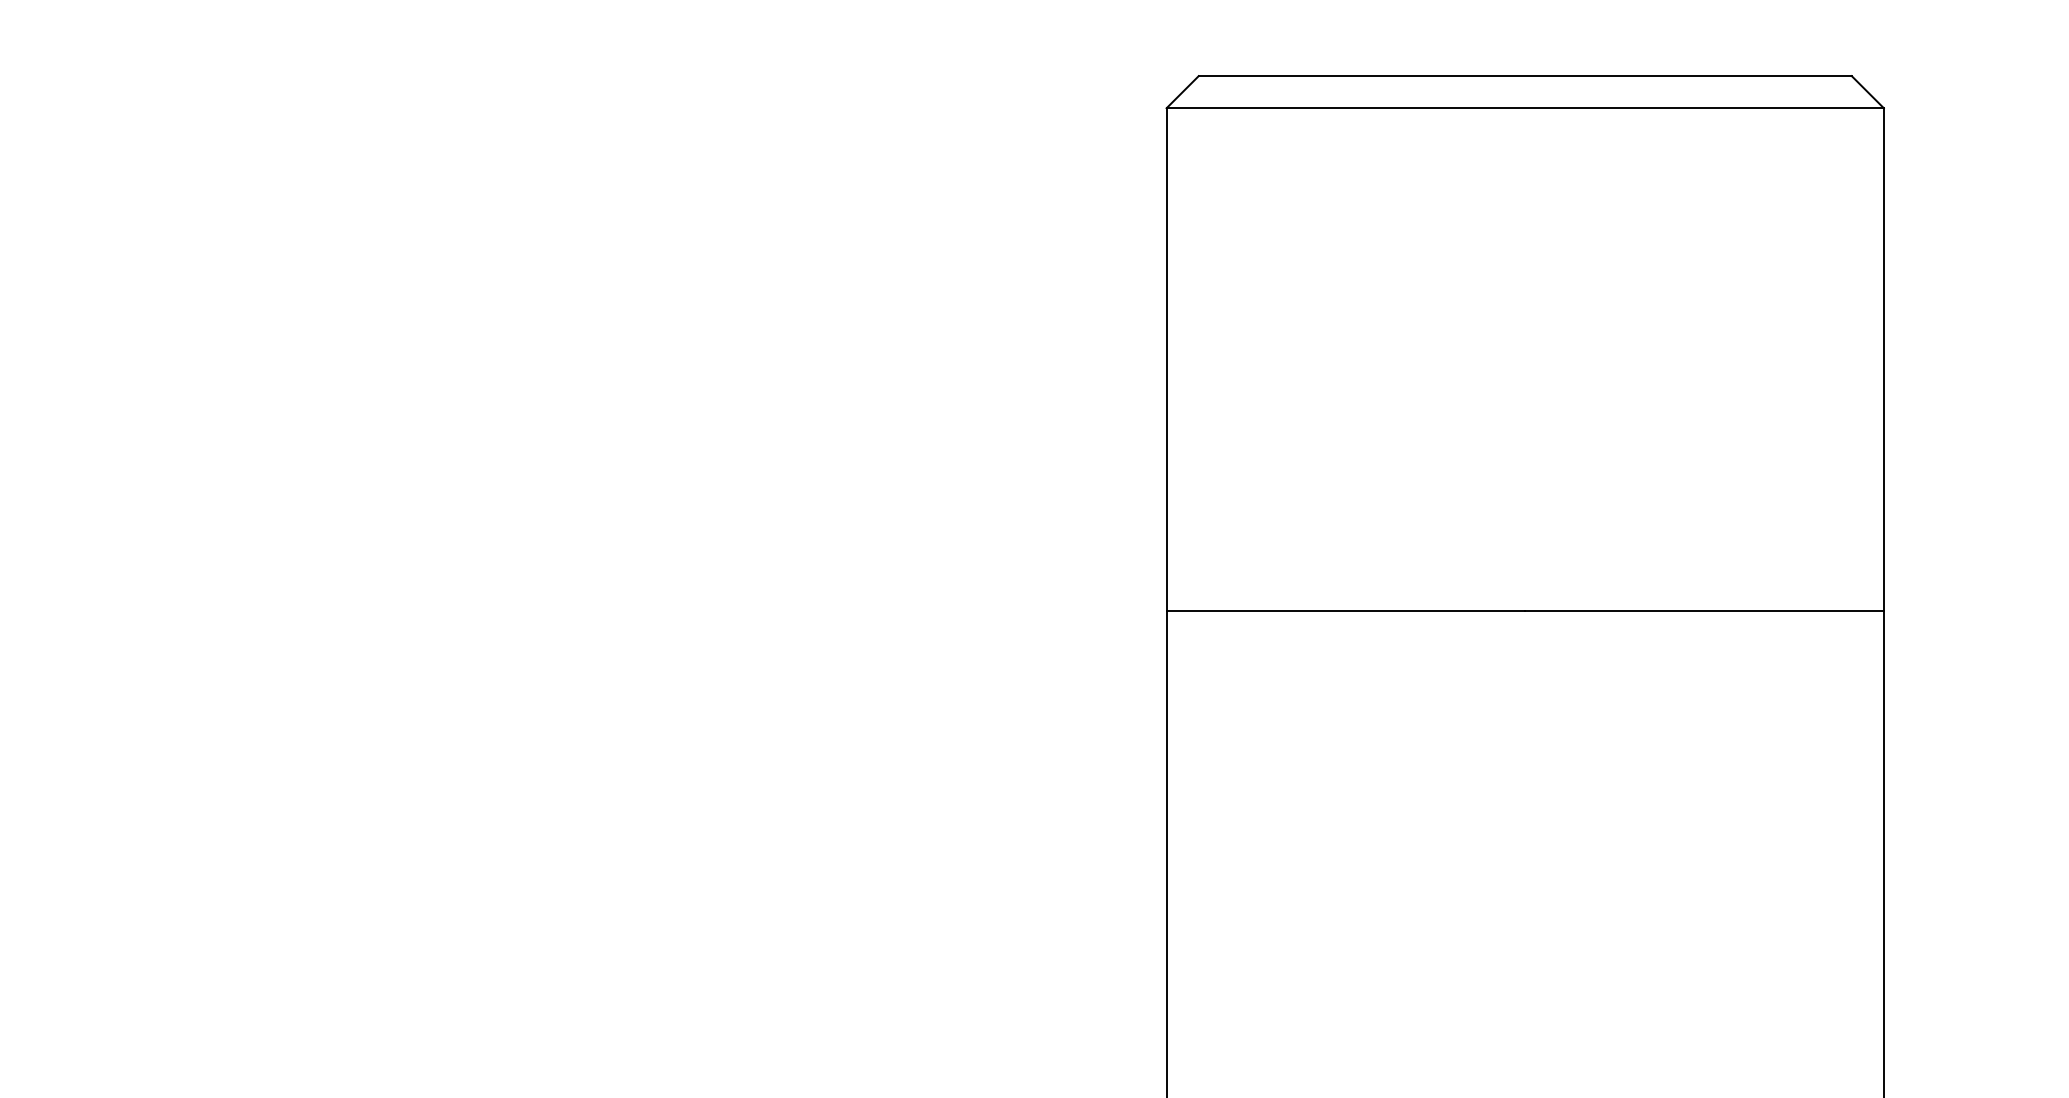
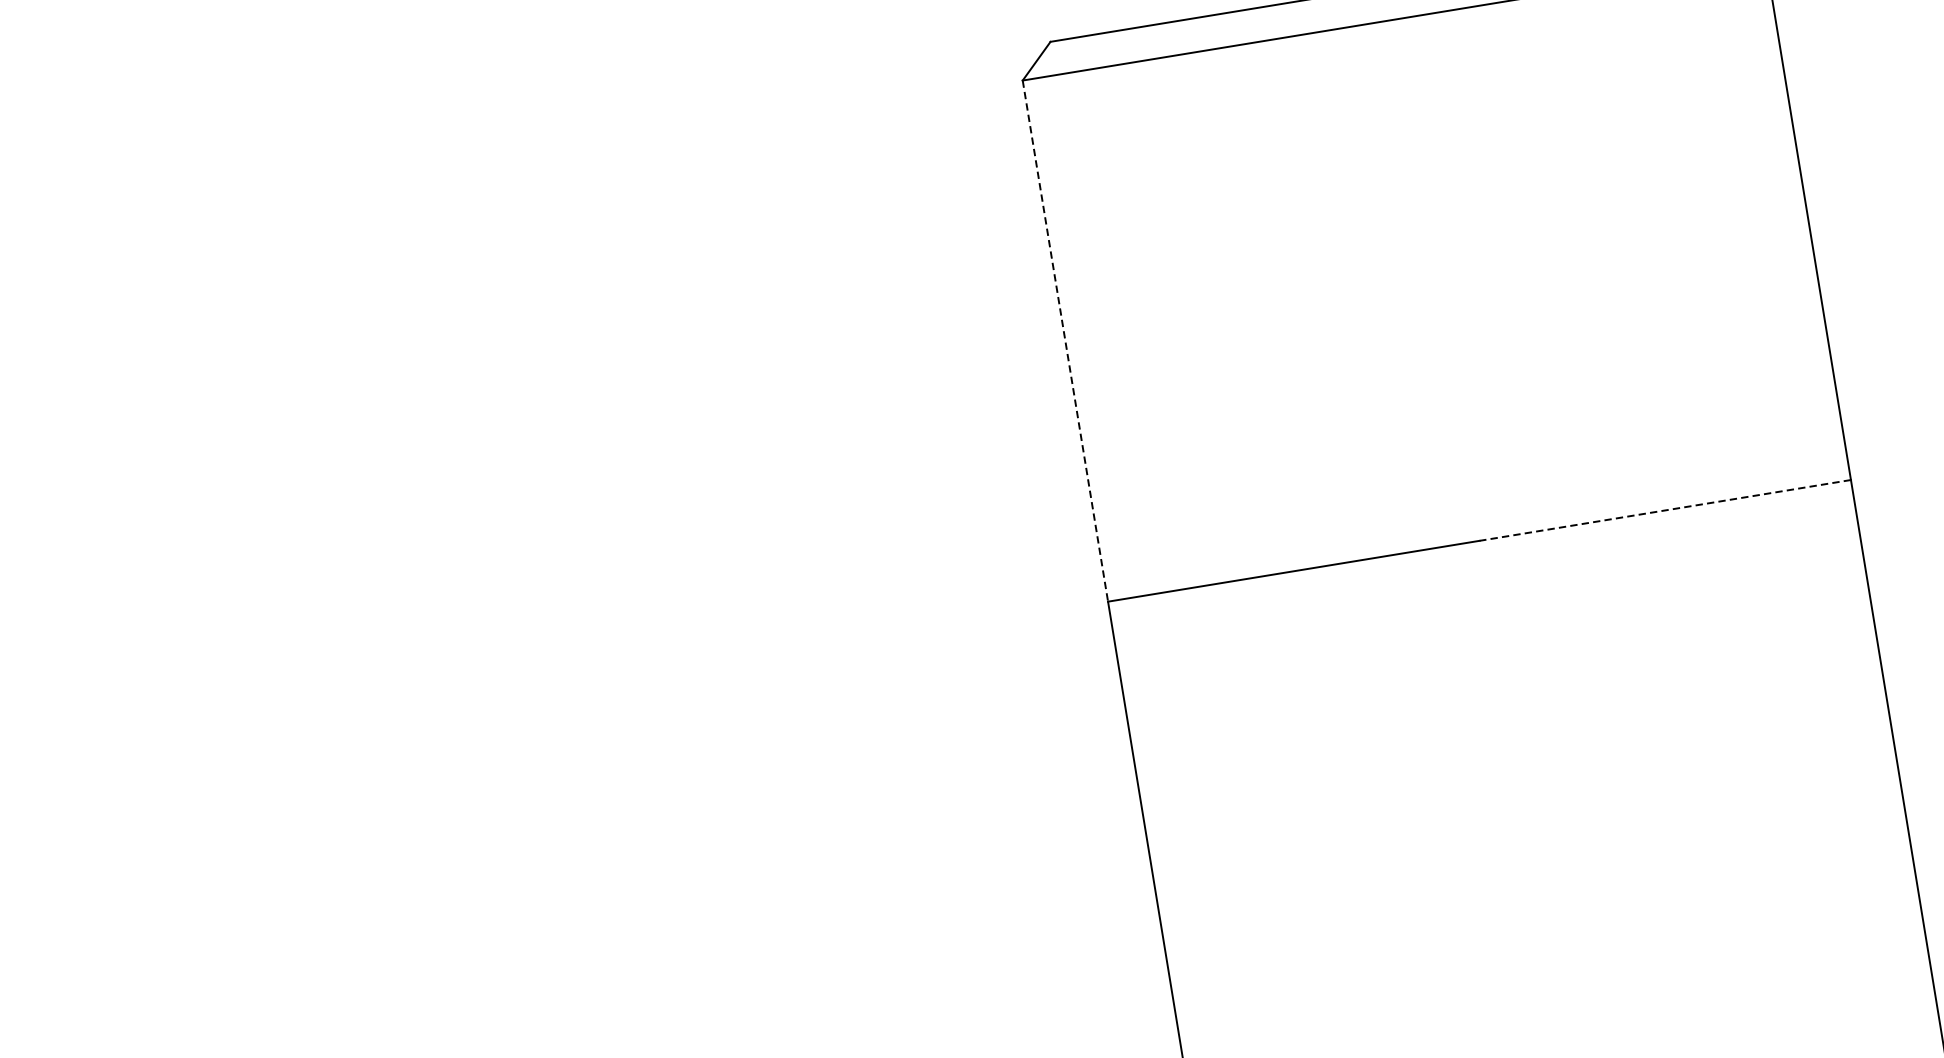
line: (1166, 359) -> (1065, 340), solid -> dashed
line: (1704, 611) -> (1665, 510), solid -> dashed

